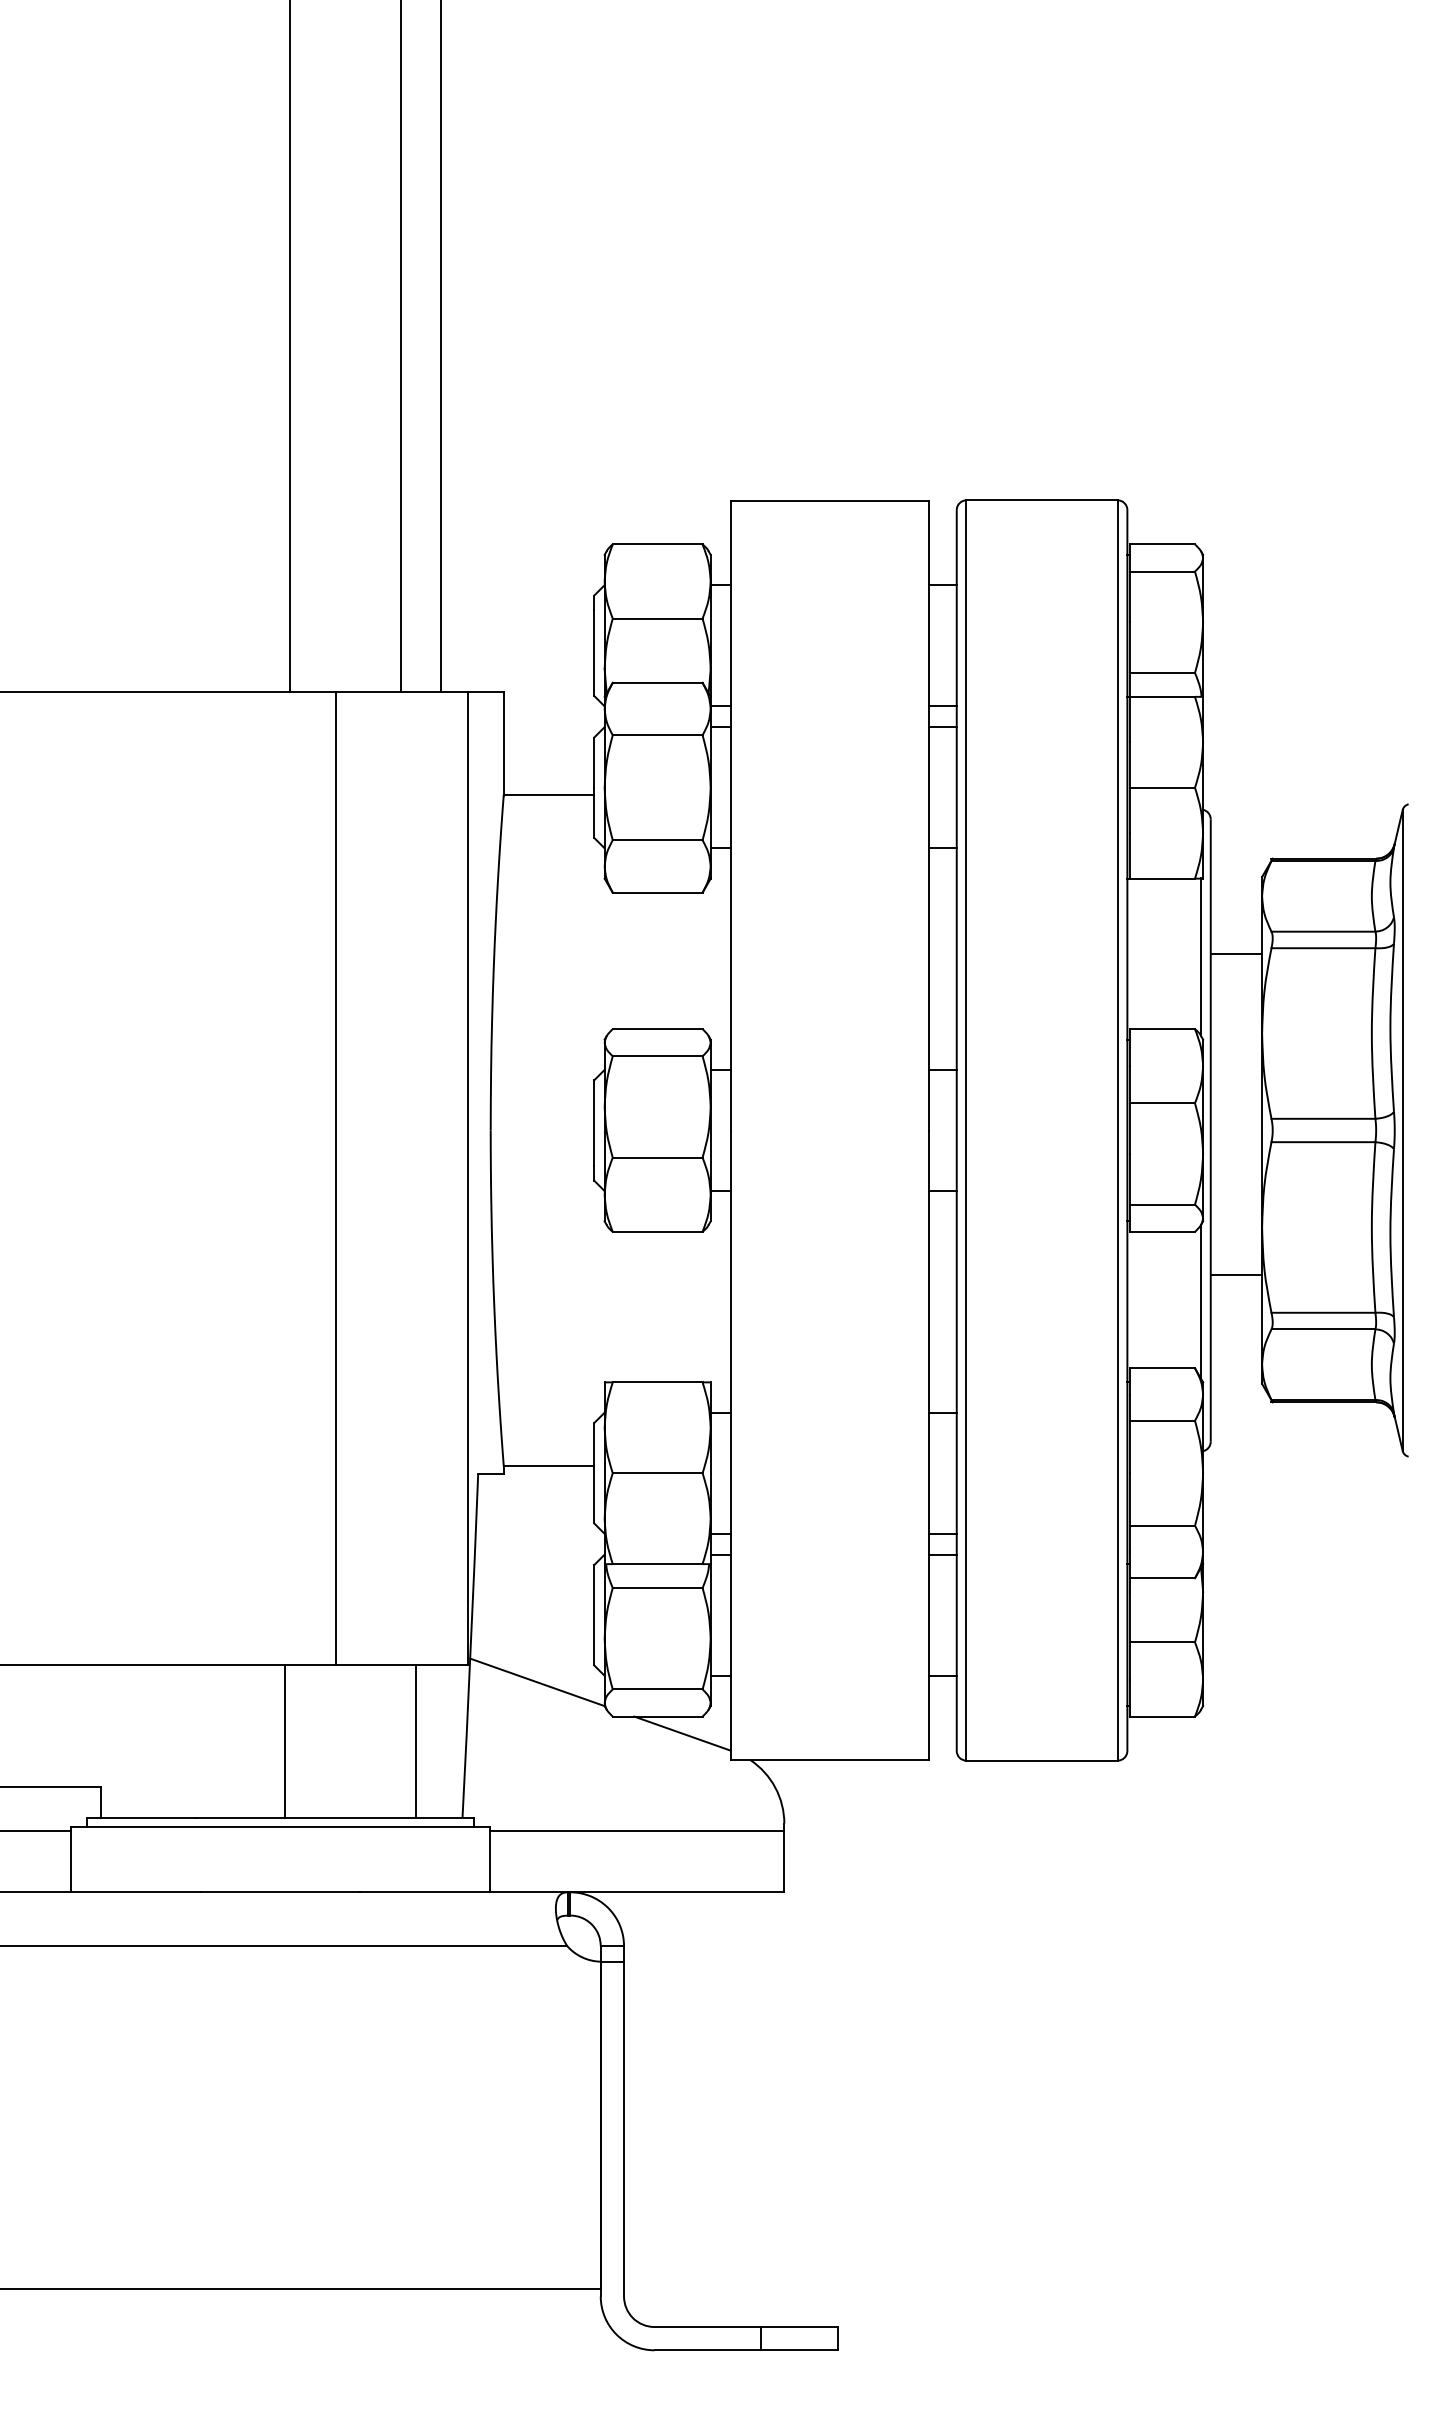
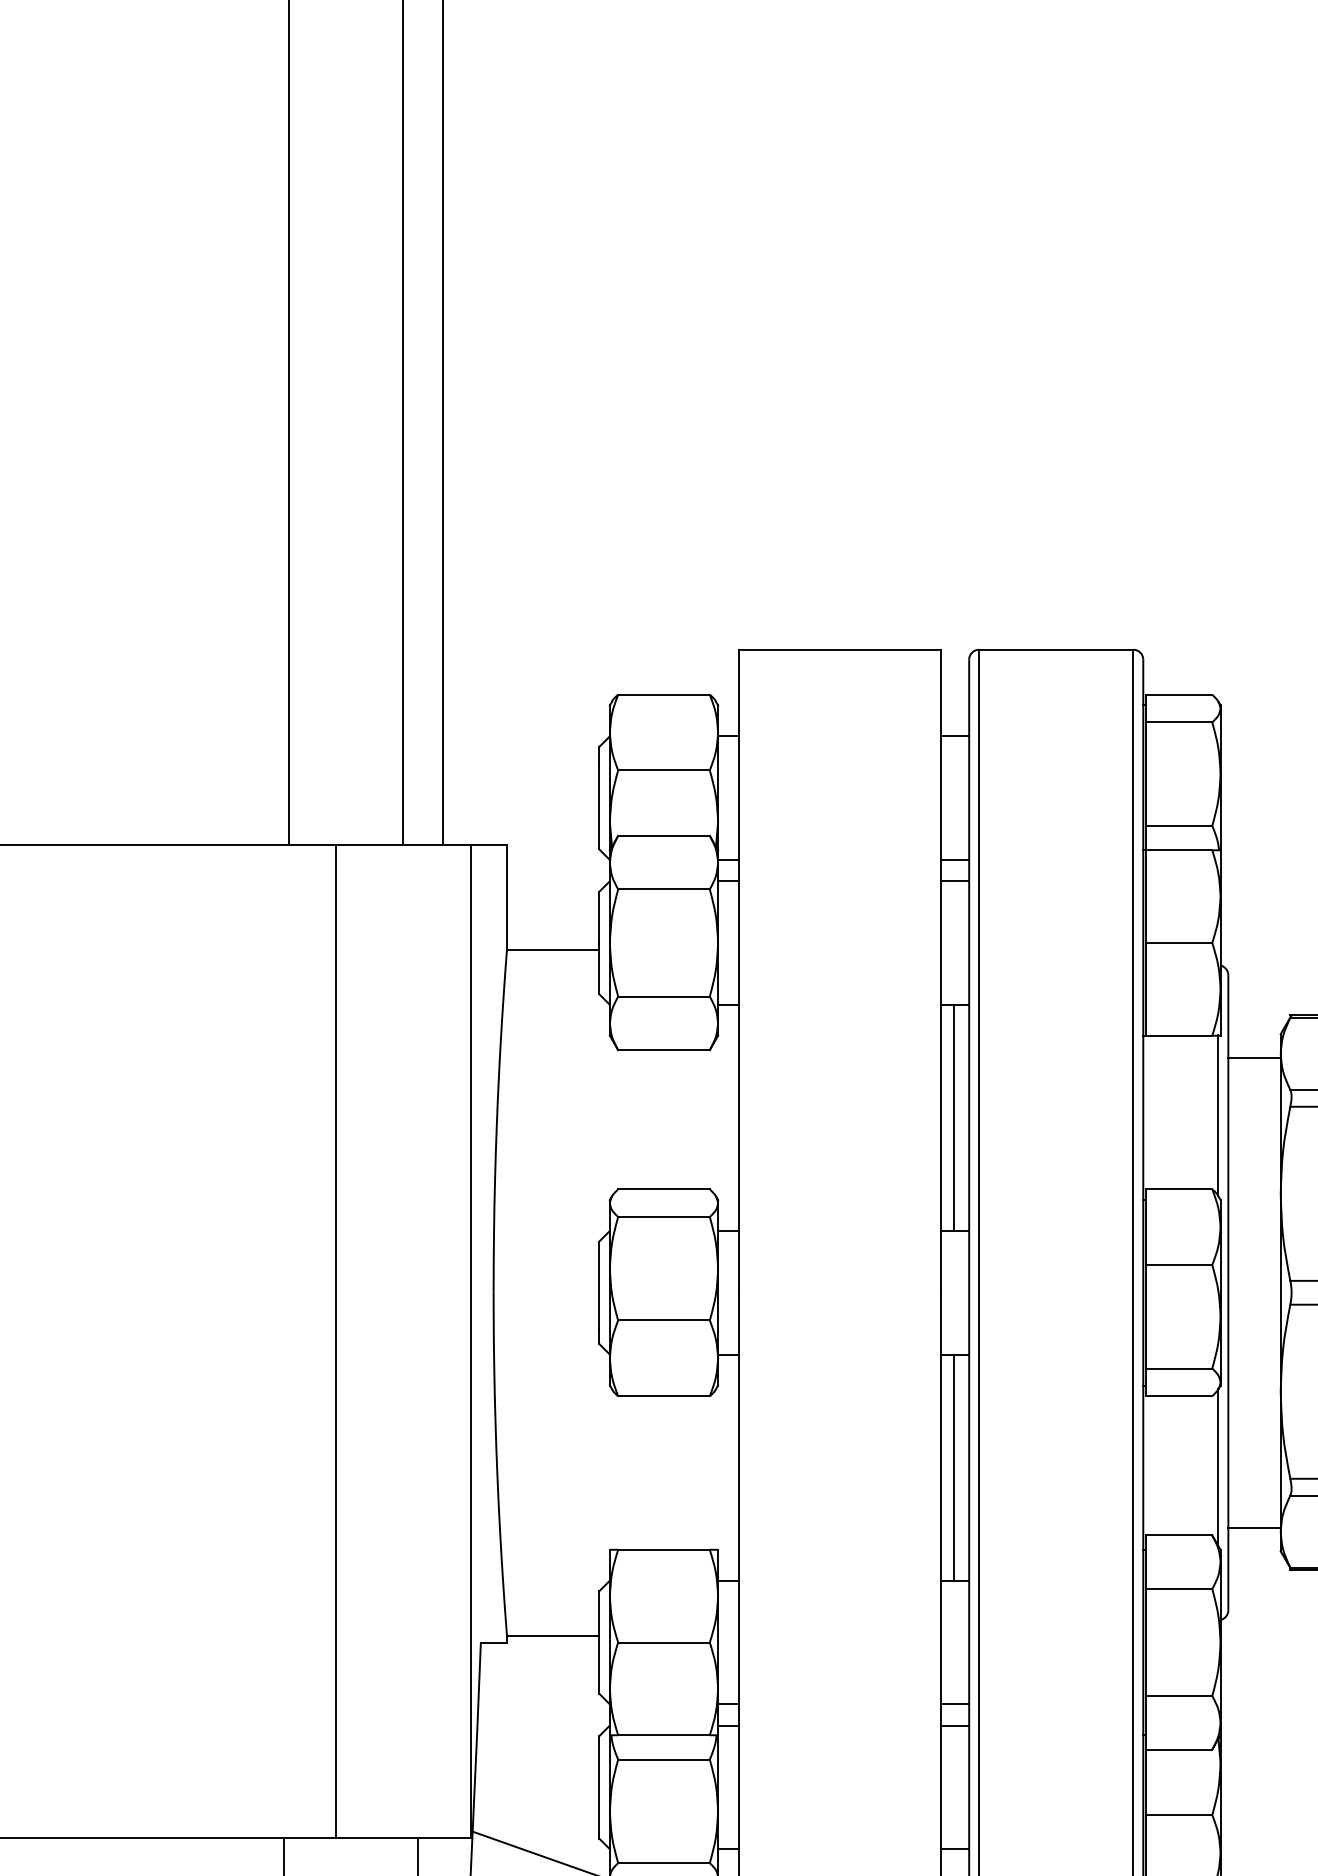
line: (1236, 954) -> (1254, 1058), moved
line: (941, 958) -> (953, 1117), added
line: (1236, 1274) -> (1254, 1527), moved
line: (941, 1301) -> (953, 1467), added

